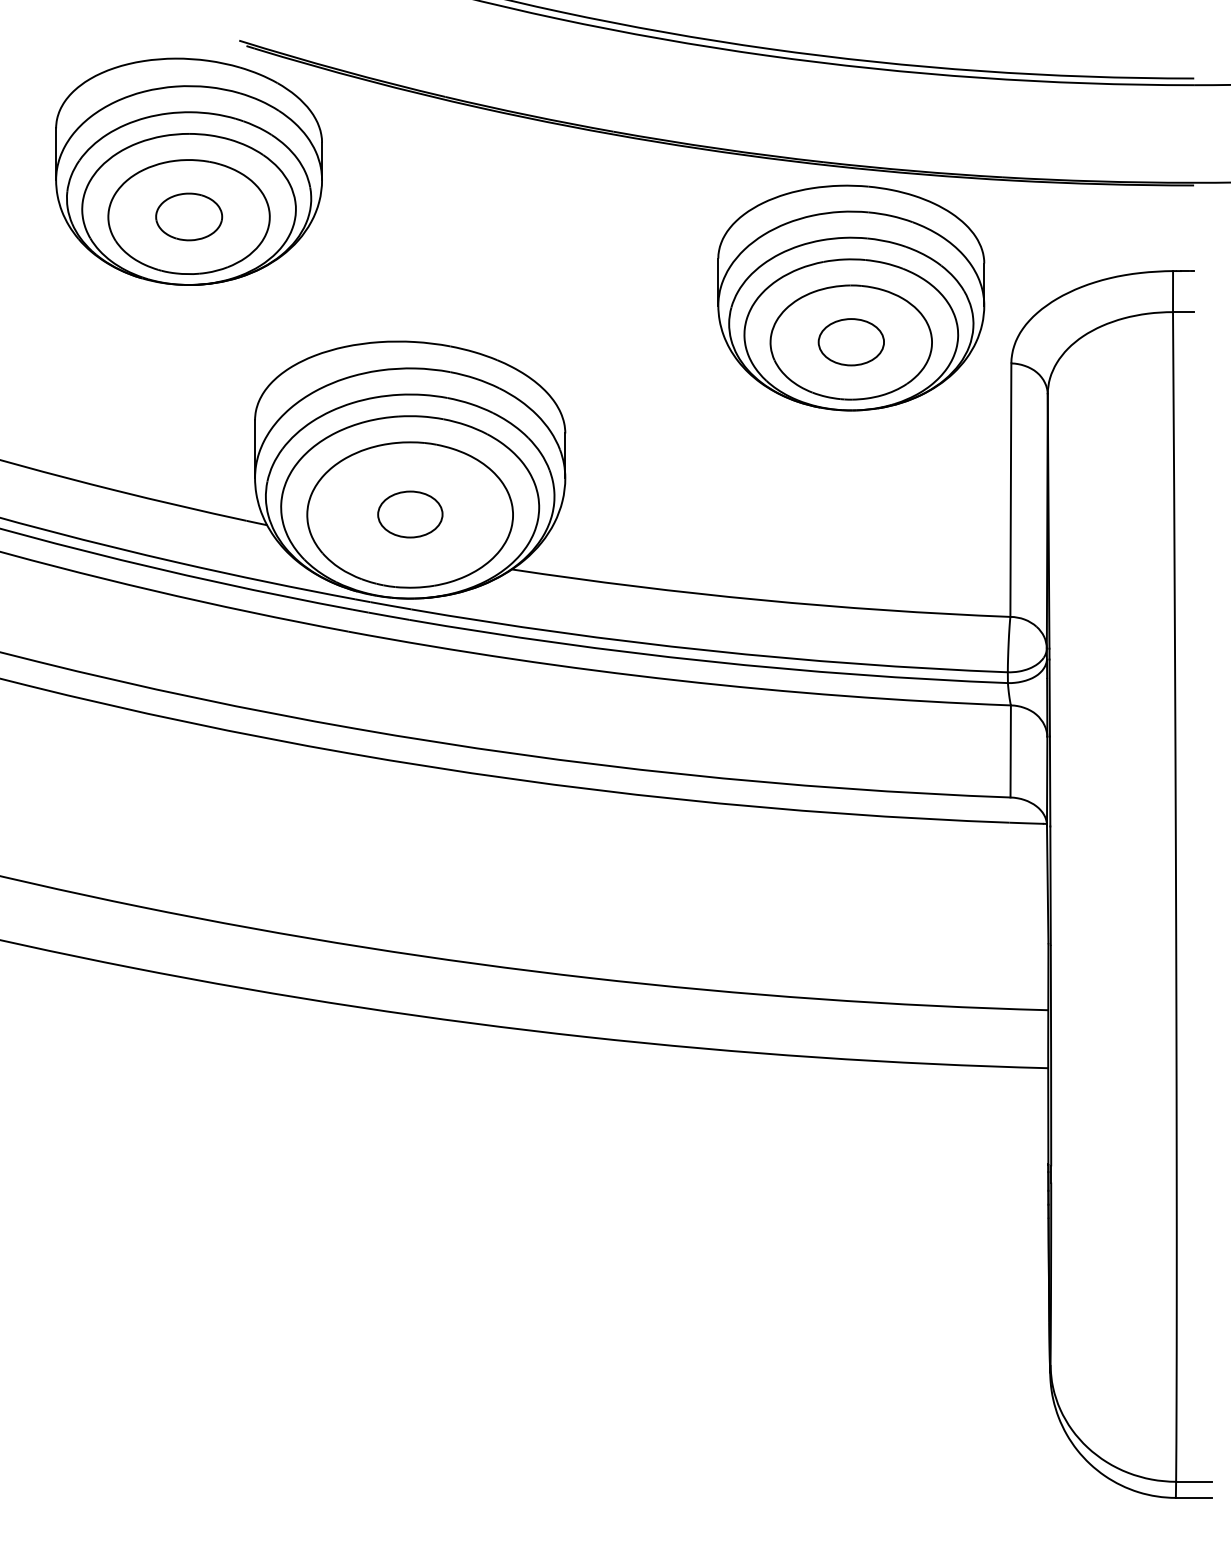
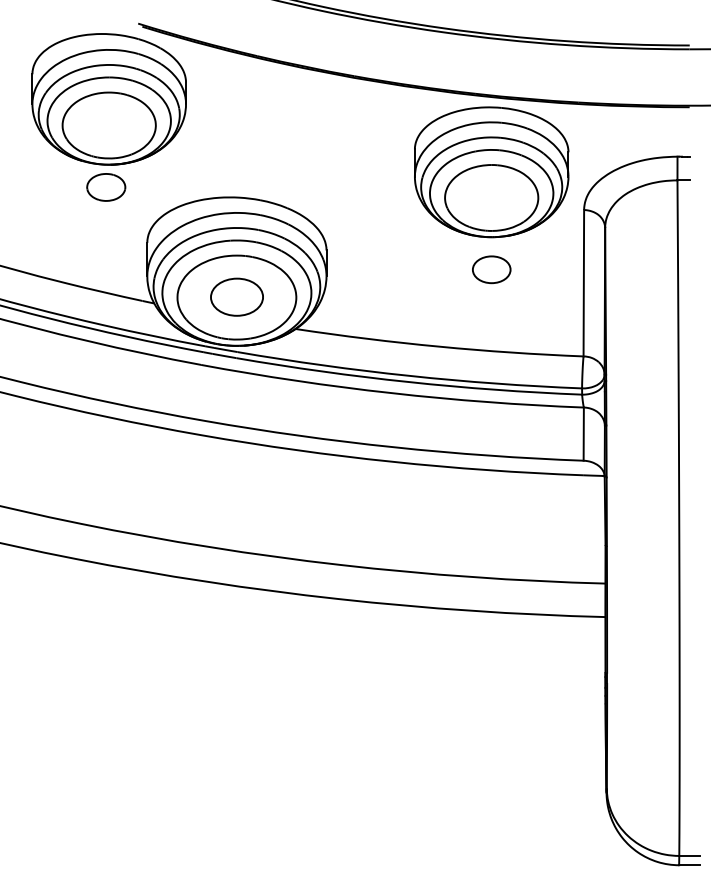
part: (189, 217) -> (106, 187), moved
part: (850, 341) -> (491, 269), moved
part: (409, 514) -> (236, 297), size x1.4

